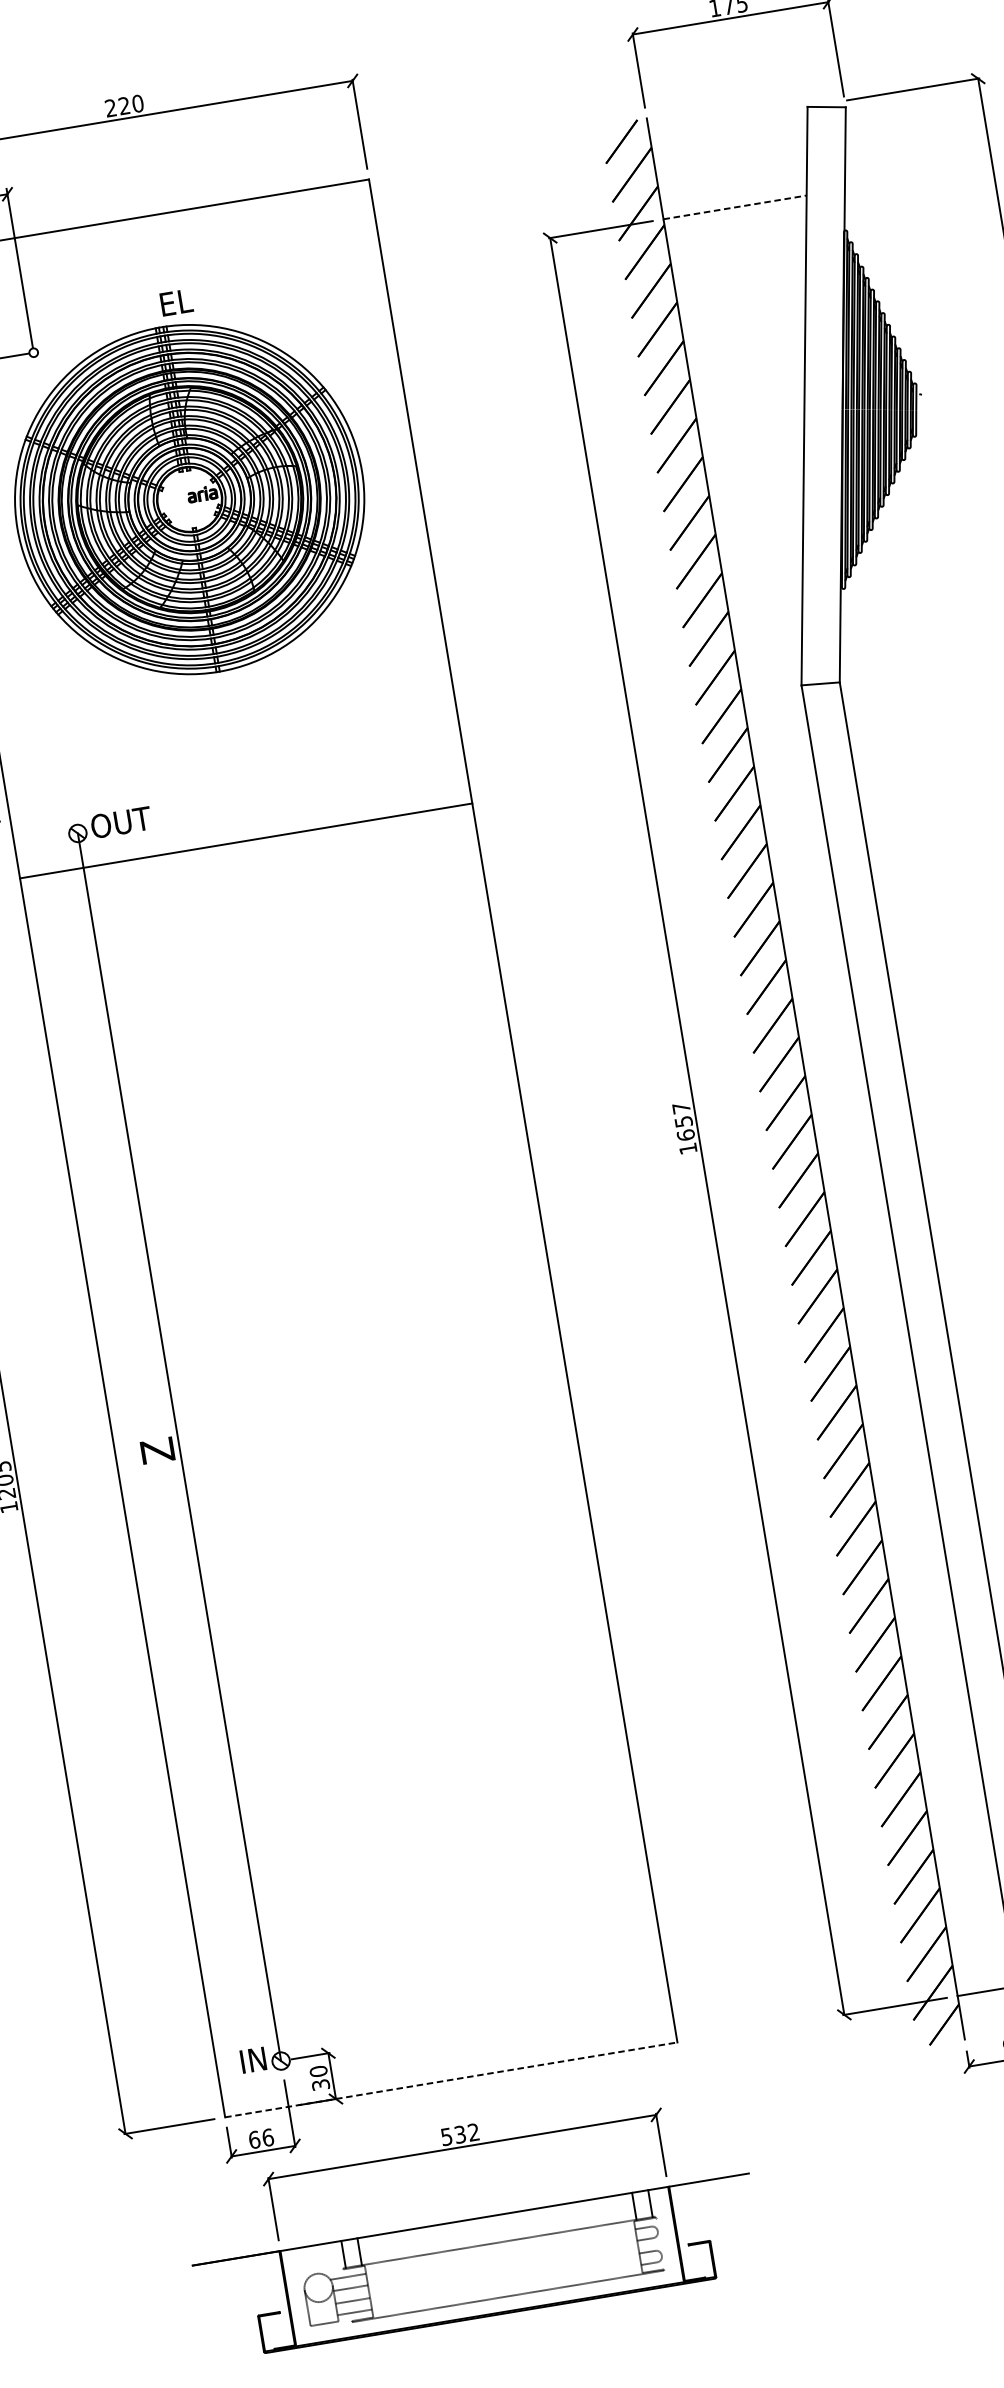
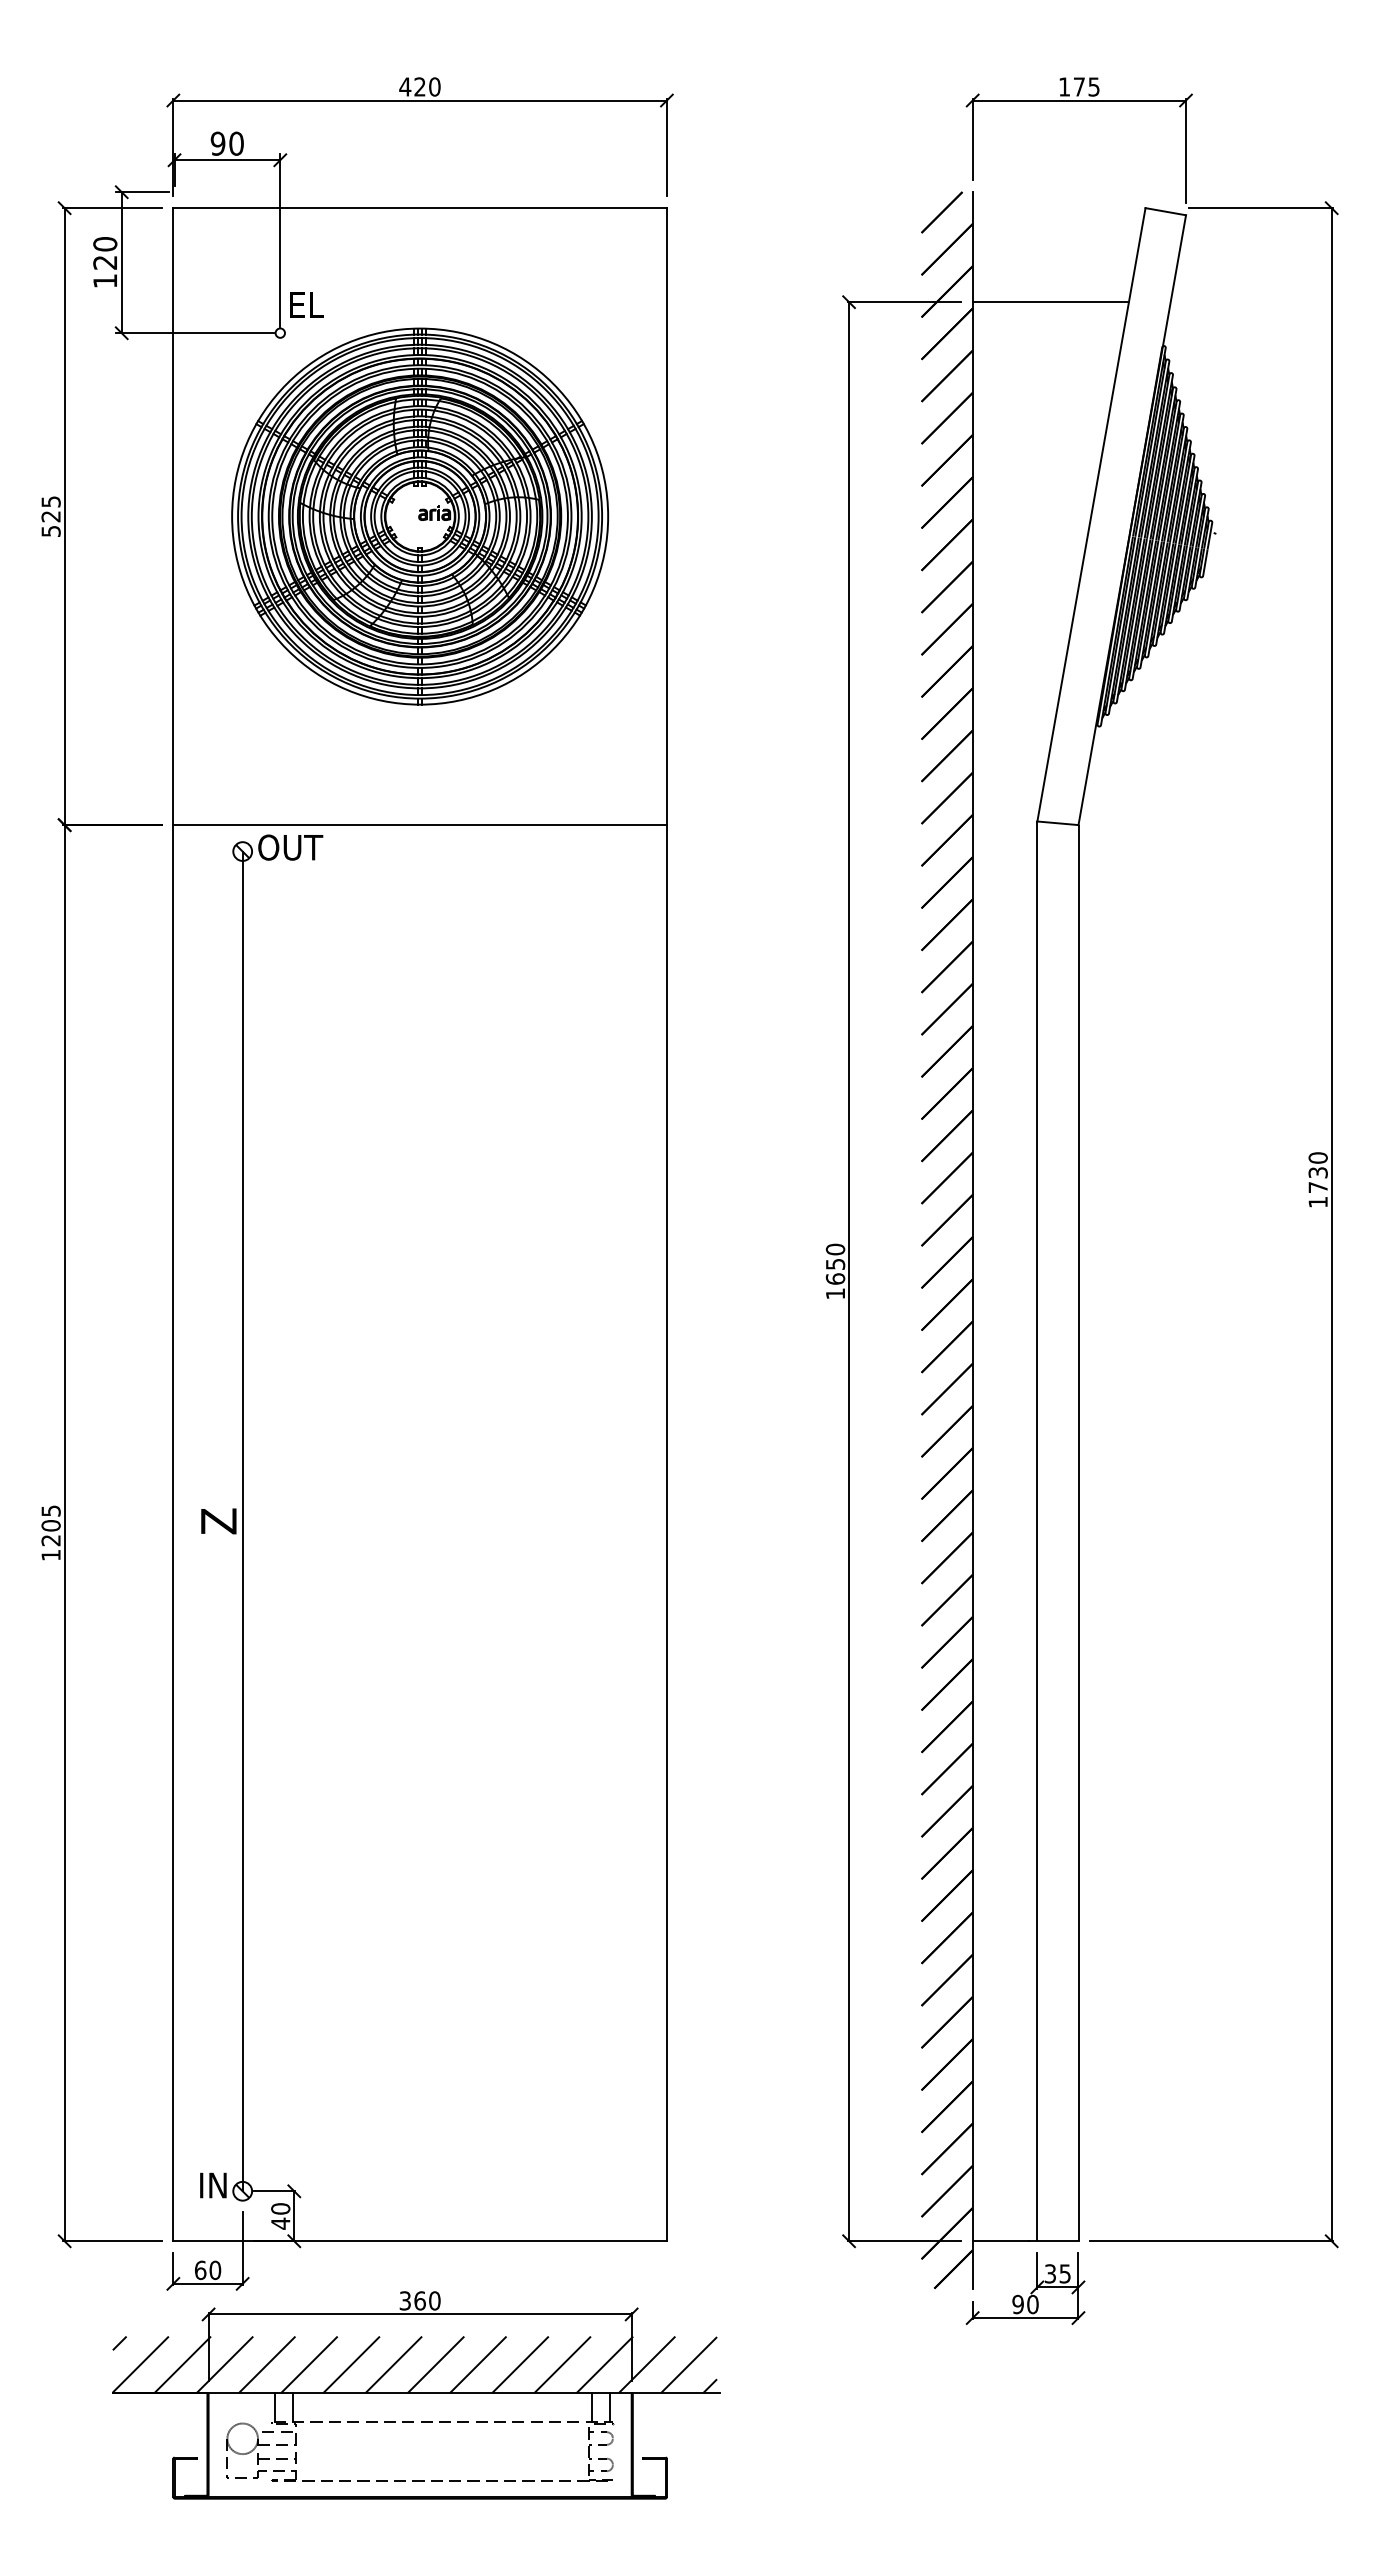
text: (111, 107) -> (405, 86), 220 -> 420
line: (735, 207) -> (1051, 302), dashed -> solid
text: (176, 302) -> (306, 304), moved
line: (245, 841) -> (419, 825), moved
text: (681, 1108) -> (835, 1249), 1657 -> 1650
line: (451, 2080) -> (420, 2241), dashed -> solid
text: (320, 2084) -> (280, 2223), 30 -> 40
text: (460, 2134) -> (420, 2300), 532 -> 360
text: (268, 2136) -> (215, 2269), 66 -> 60
hatch: (464, 2193) -> (414, 2364), added

